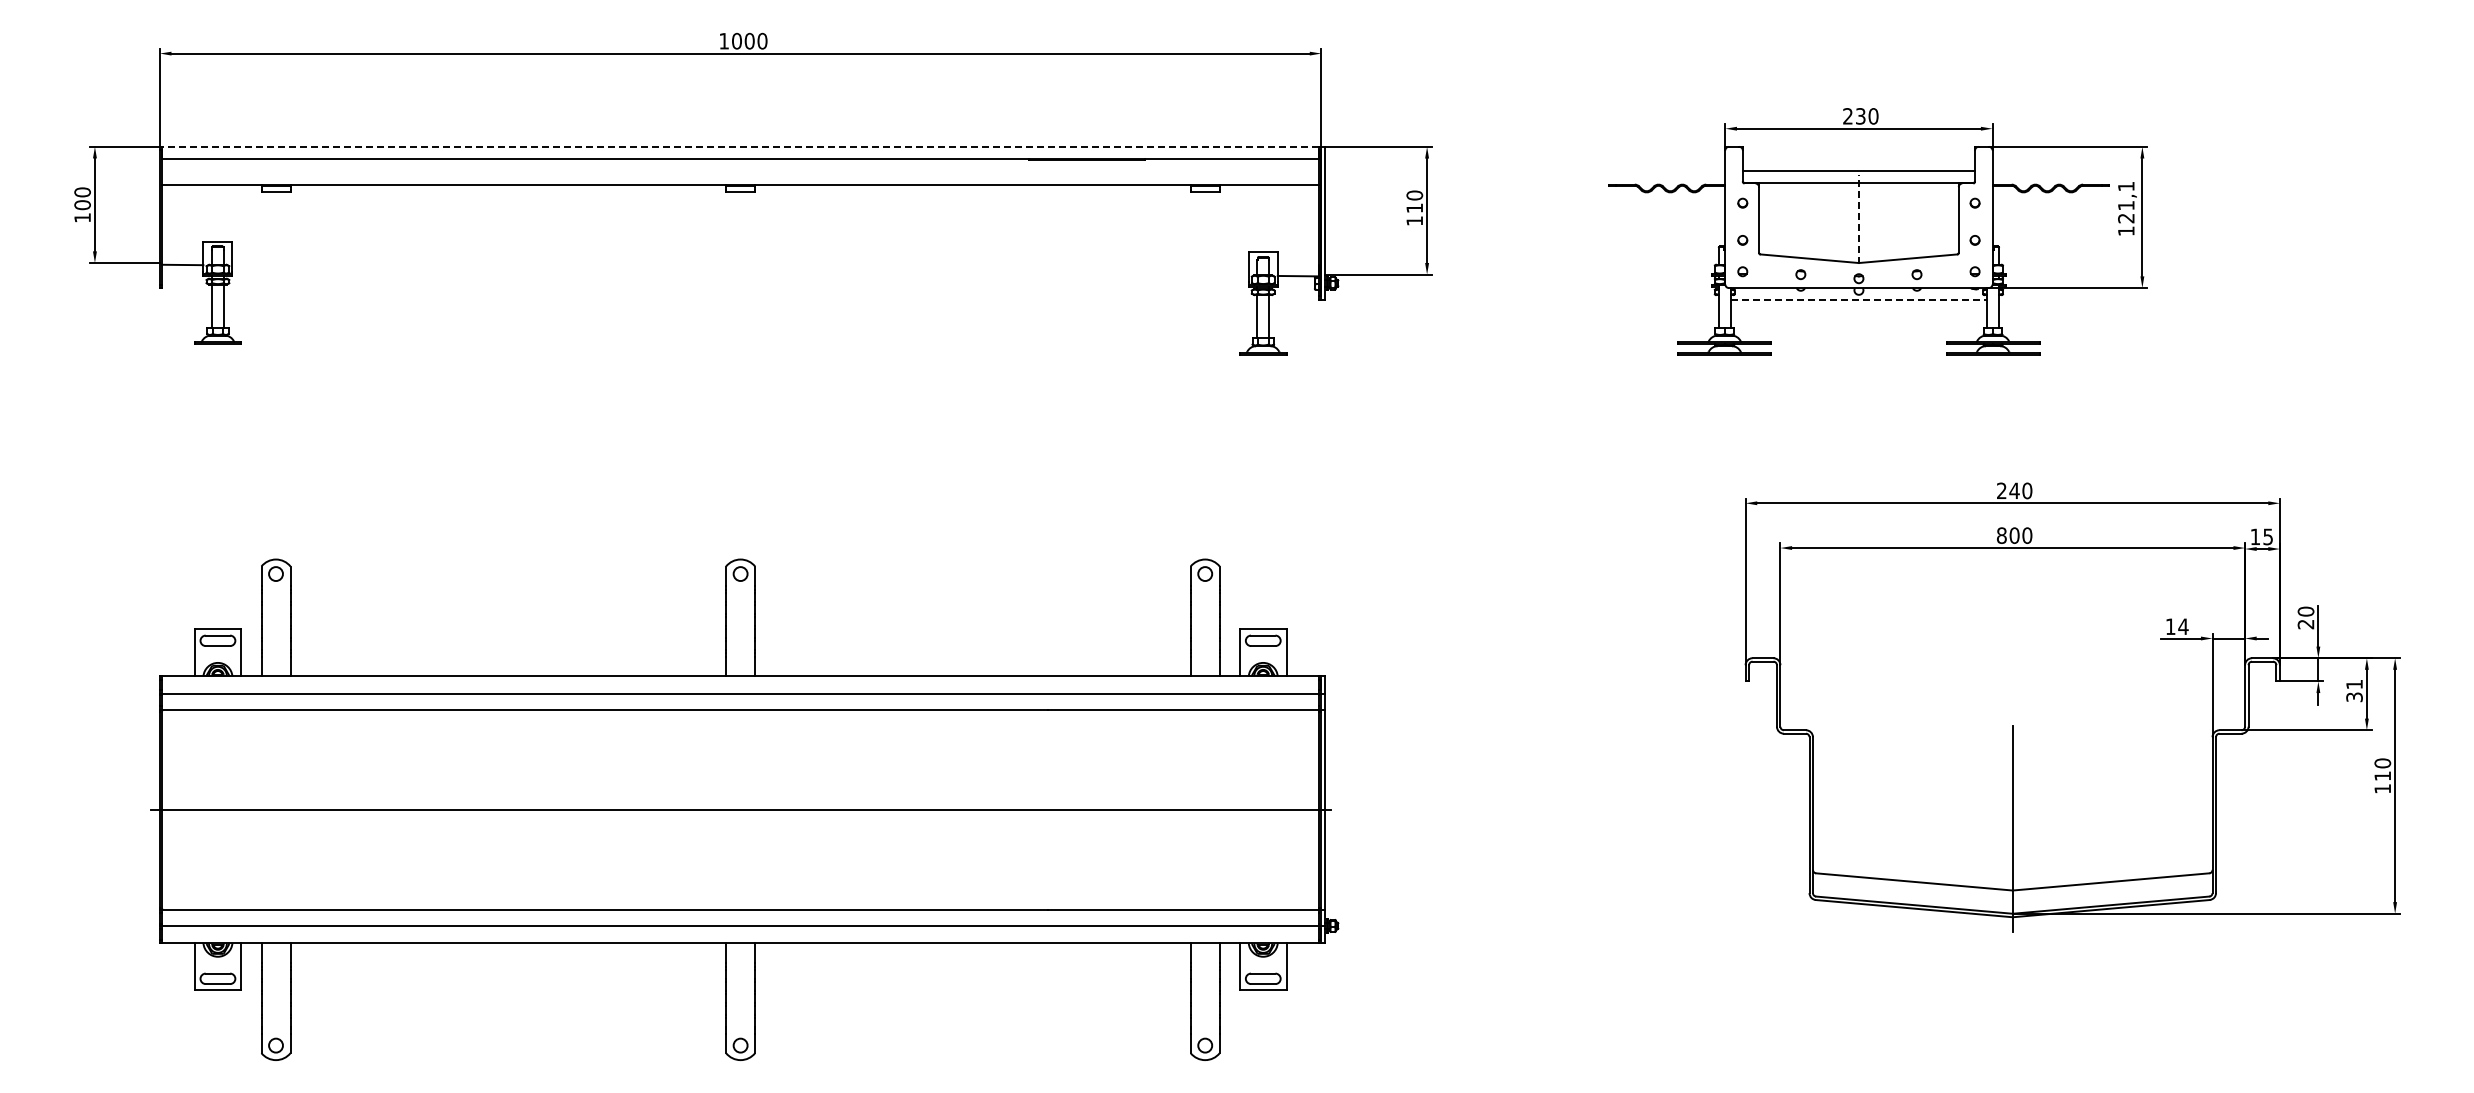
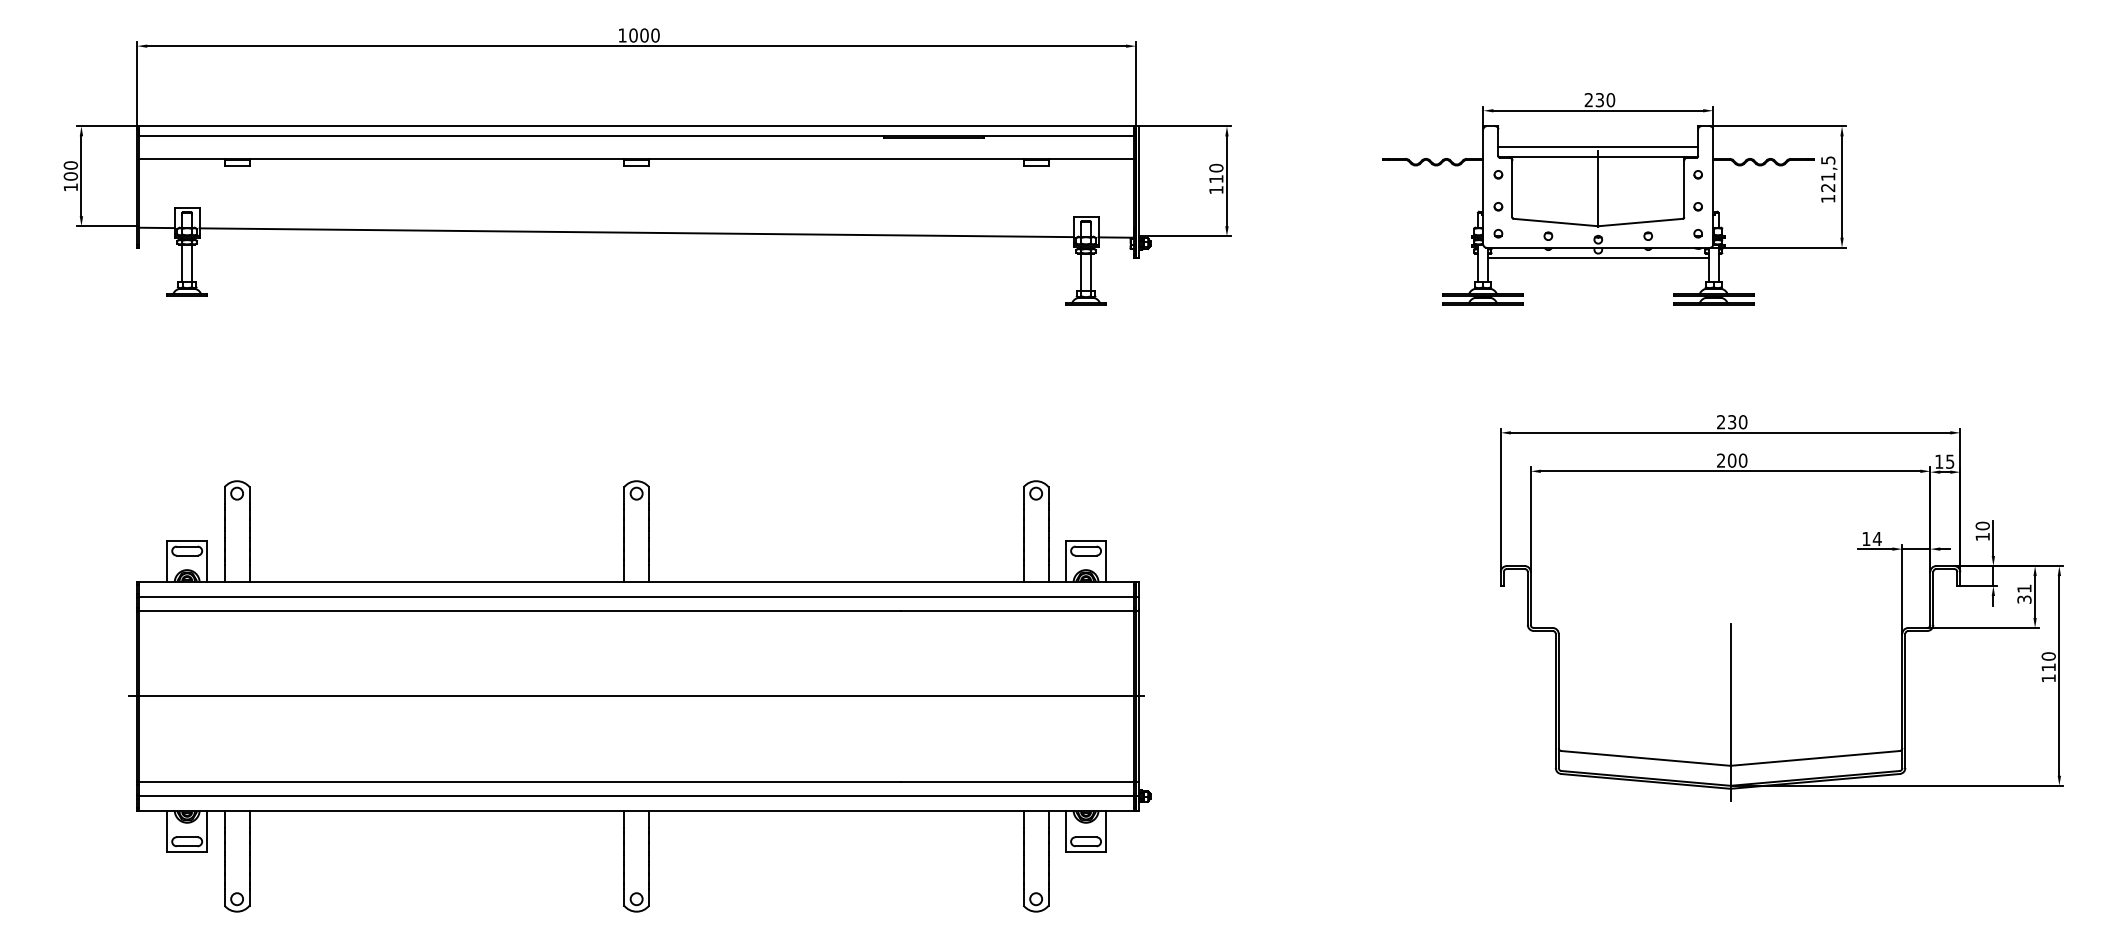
line: (740, 146) -> (636, 126), dashed -> solid
text: (2126, 186) -> (1828, 160), 121,1 -> 121,5
line: (1858, 219) -> (1597, 188), dashed -> solid
line: (740, 270) -> (636, 232), added
line: (1859, 299) -> (1598, 257), dashed -> solid
text: (2014, 490) -> (1732, 421), 240 -> 230
text: (2001, 535) -> (1720, 460), 800 -> 200
text: (2305, 624) -> (1982, 537), 20 -> 10

